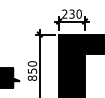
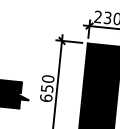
text: (31, 77) -> (45, 97), 850 -> 650

